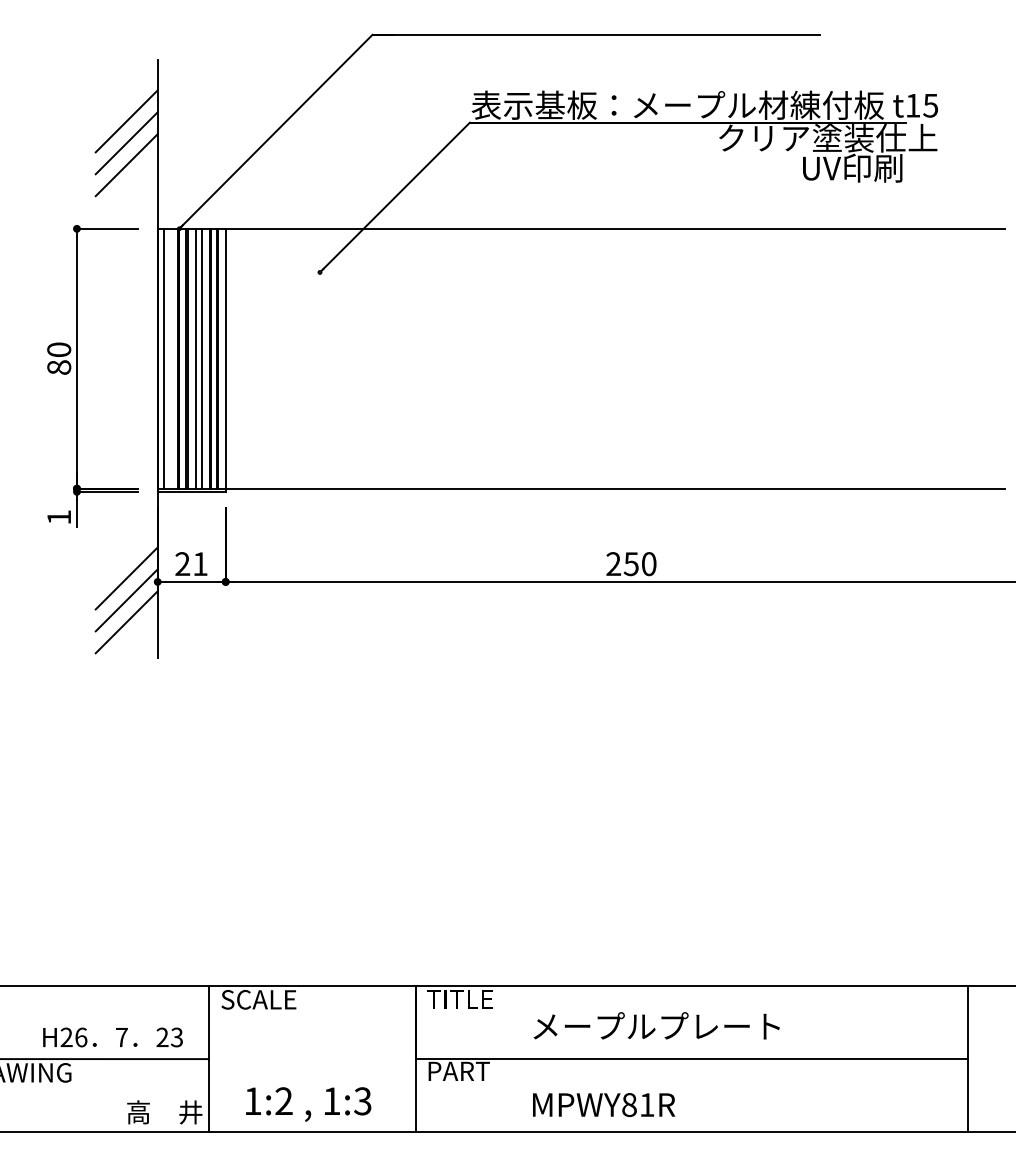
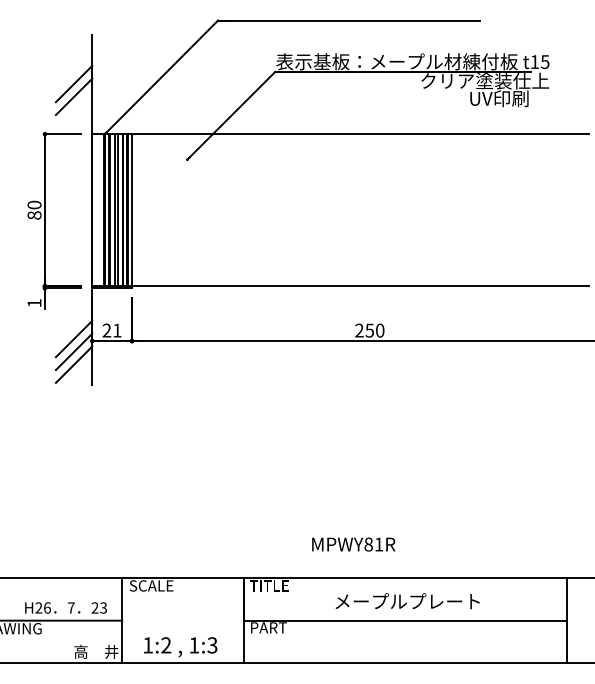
line: (125, 121) -> (73, 71), removed
line: (163, 359) -> (95, 210), removed
text: (656, 1026) -> (407, 601), moved
text: (603, 1104) -> (353, 544), moved

